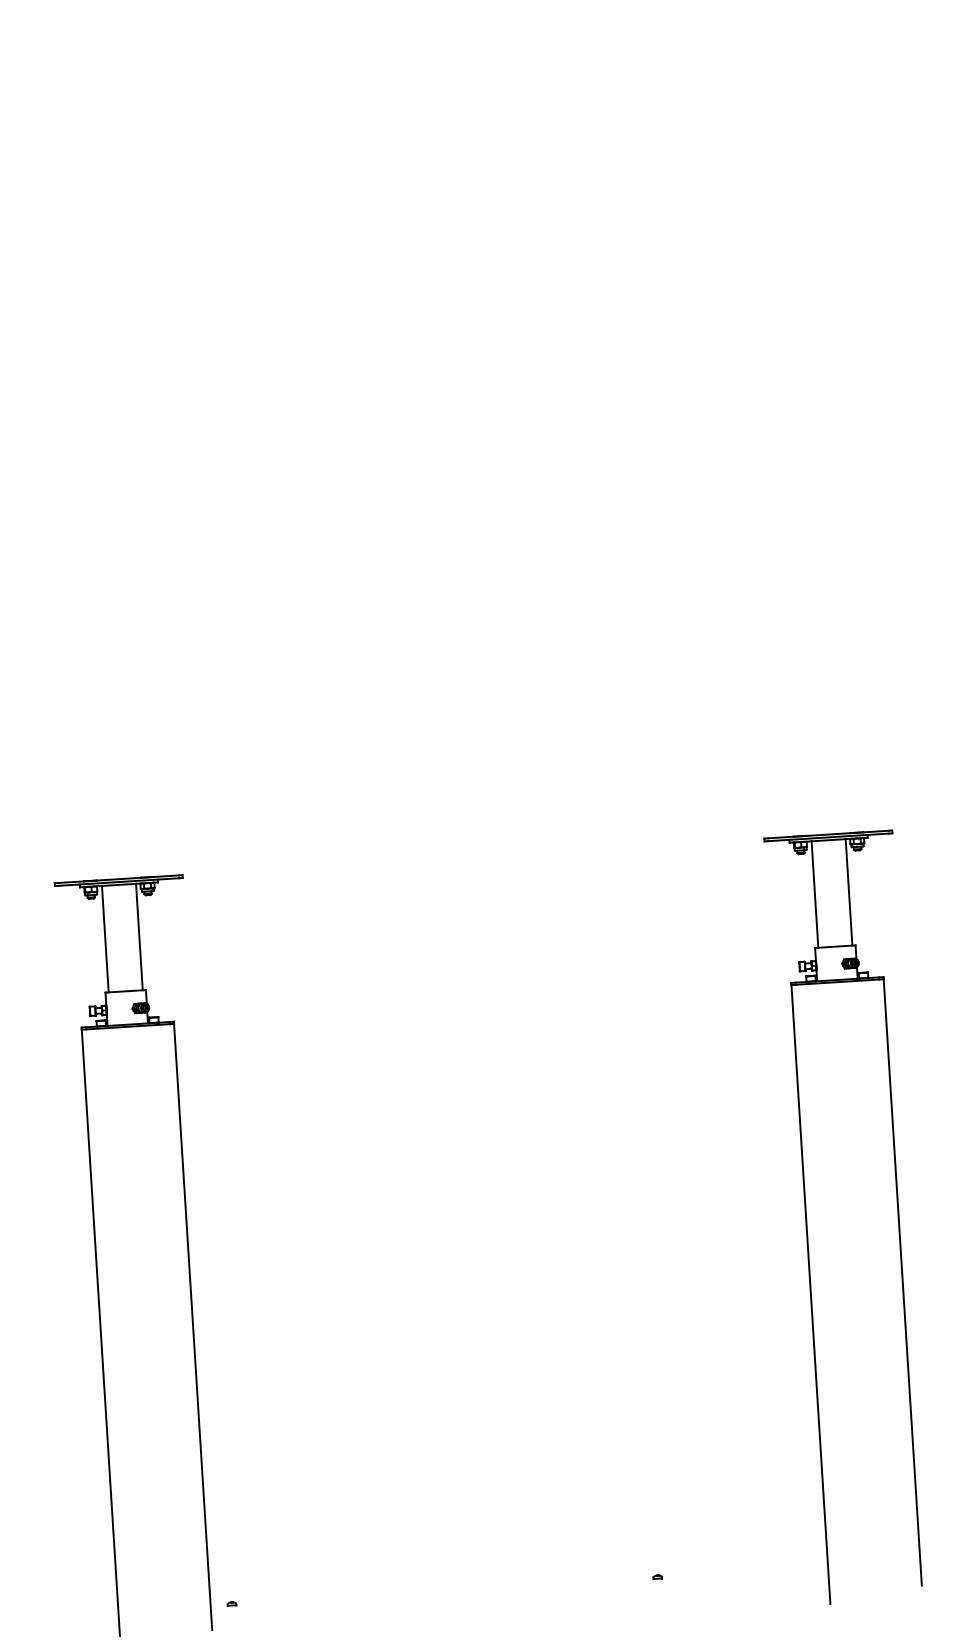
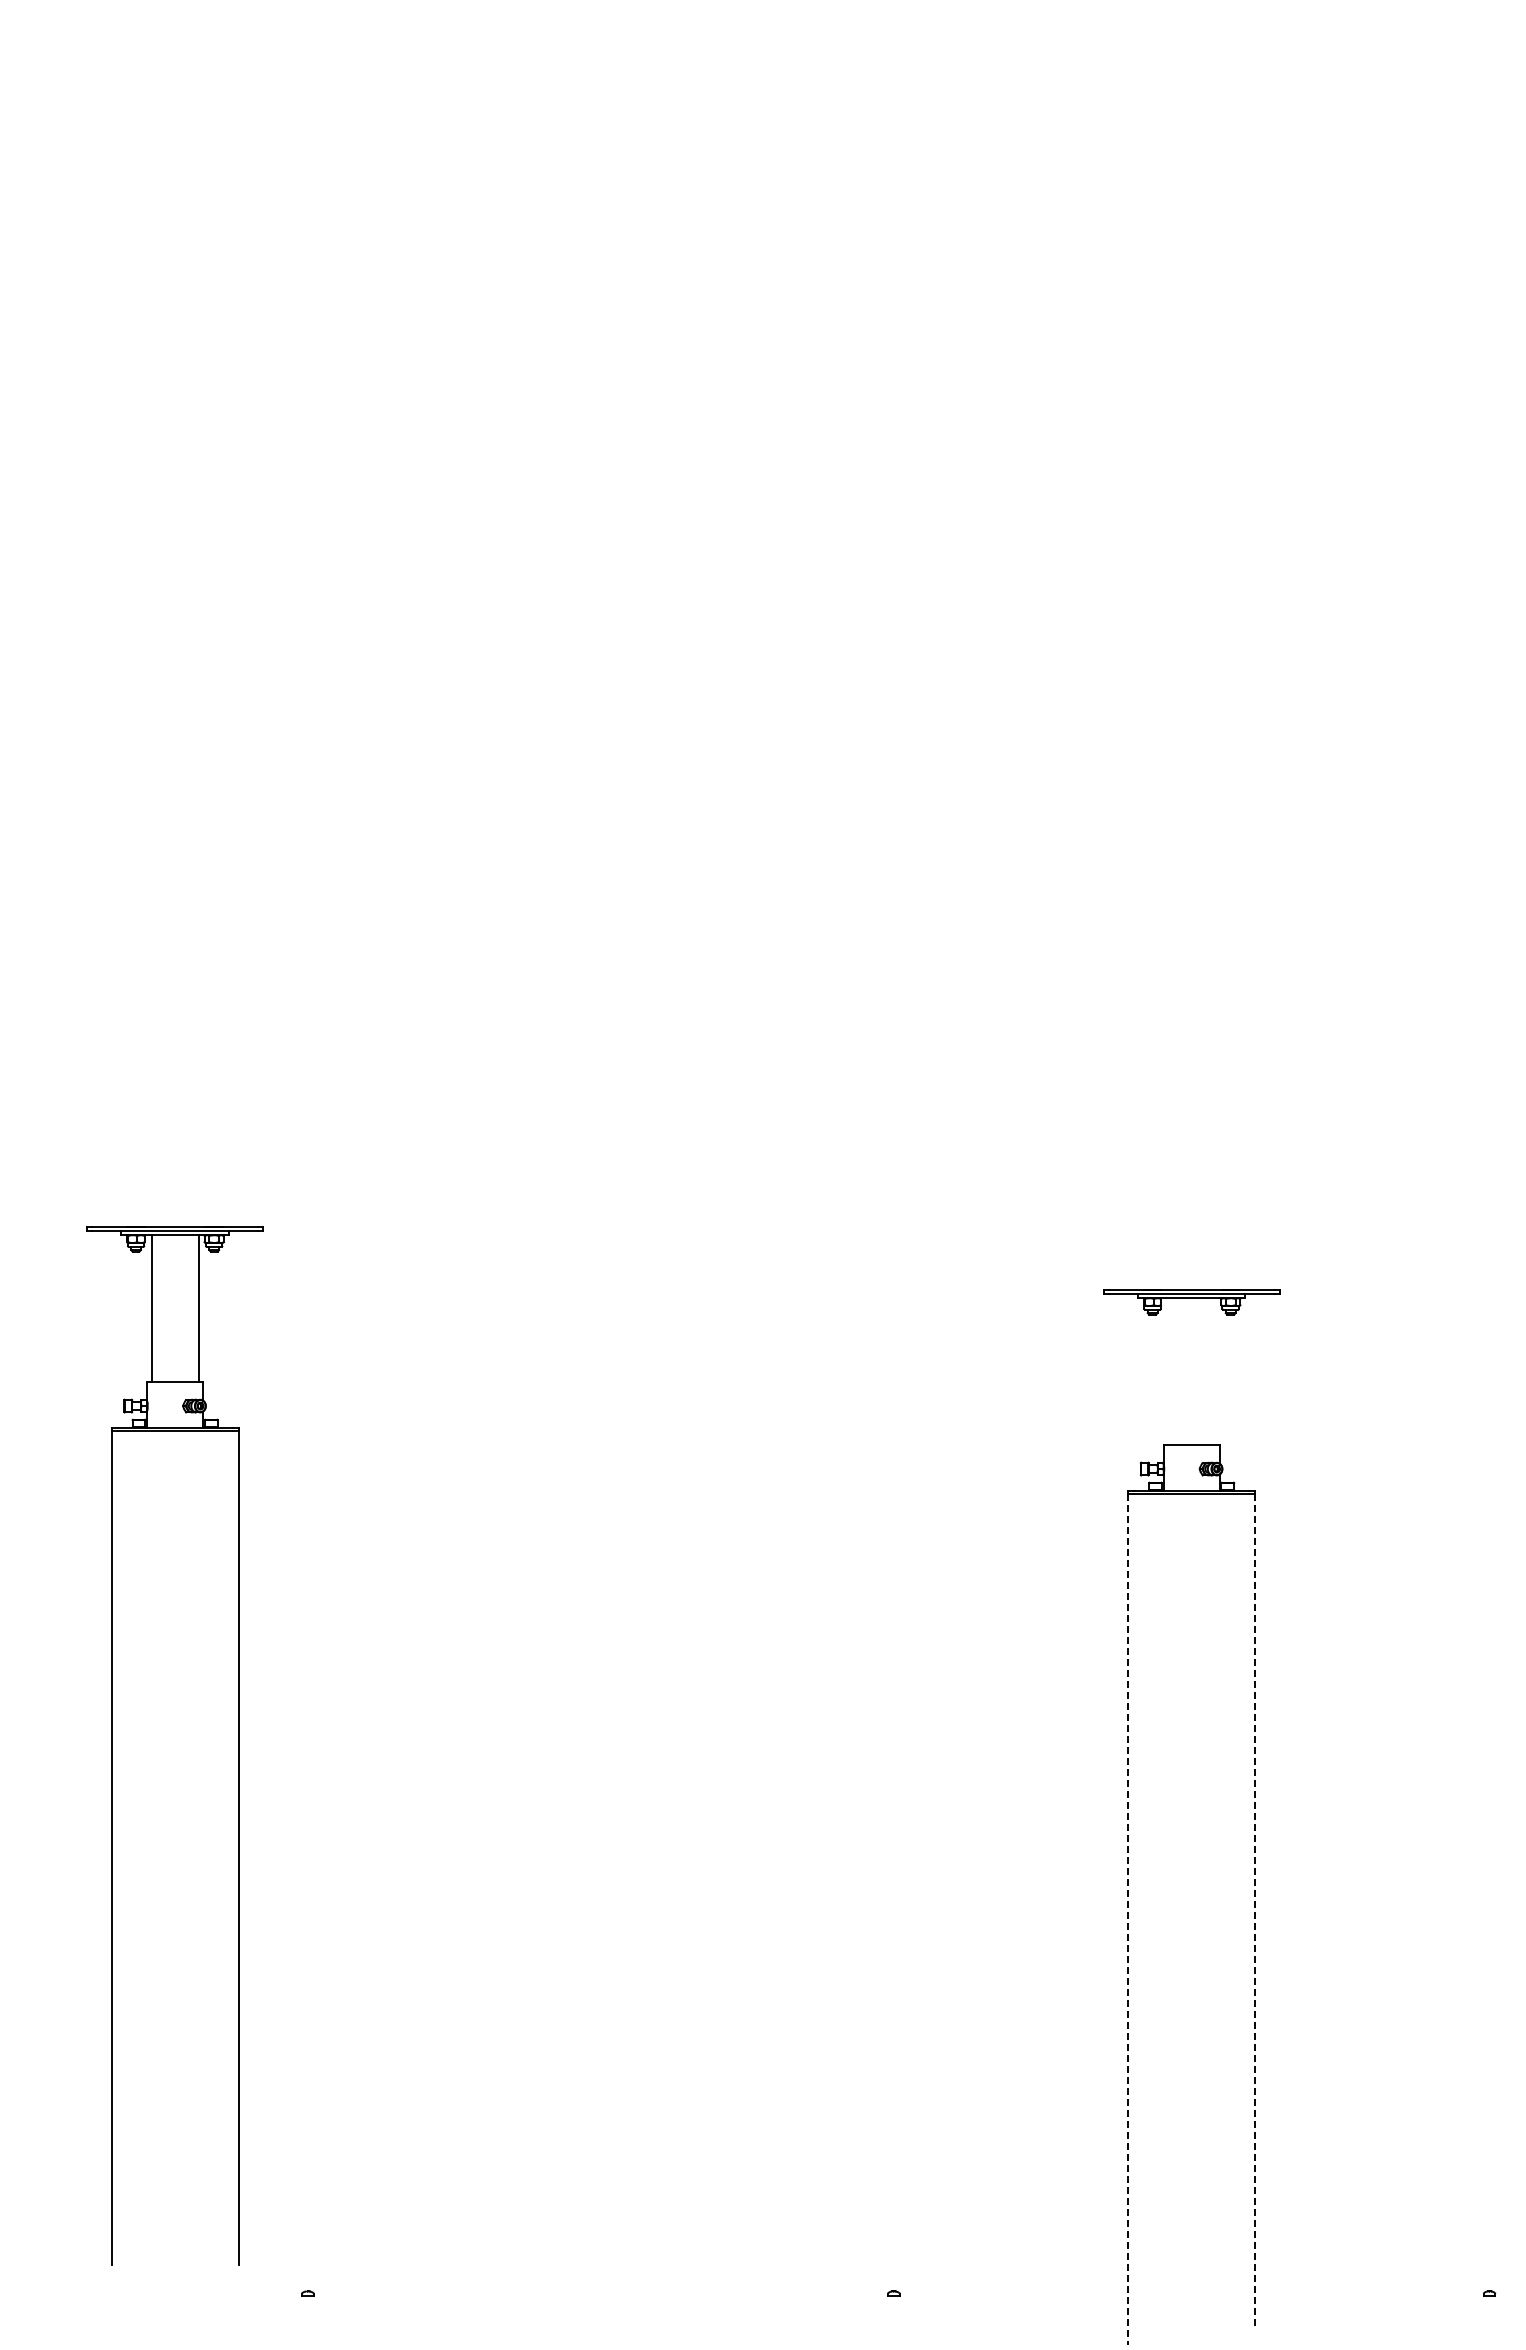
line: (849, 892) -> (1215, 1371), removed
line: (815, 894) -> (1168, 1371), removed
part: (96, 1258) -> (112, 1745), moved
line: (903, 1282) -> (1255, 1911), solid -> dashed
line: (811, 1294) -> (1128, 1919), solid -> dashed

